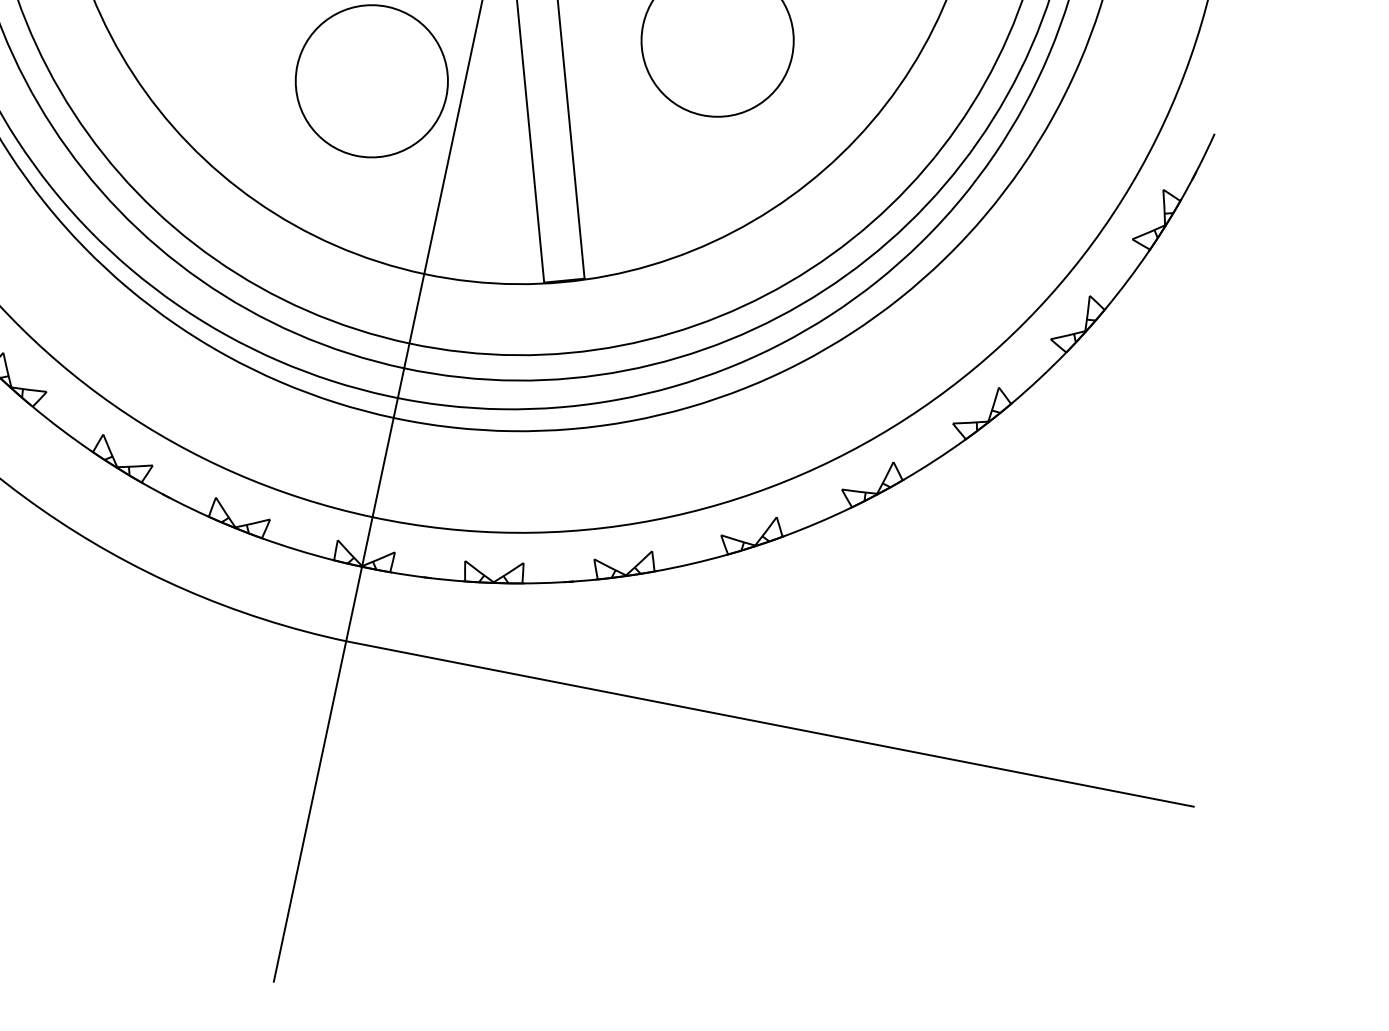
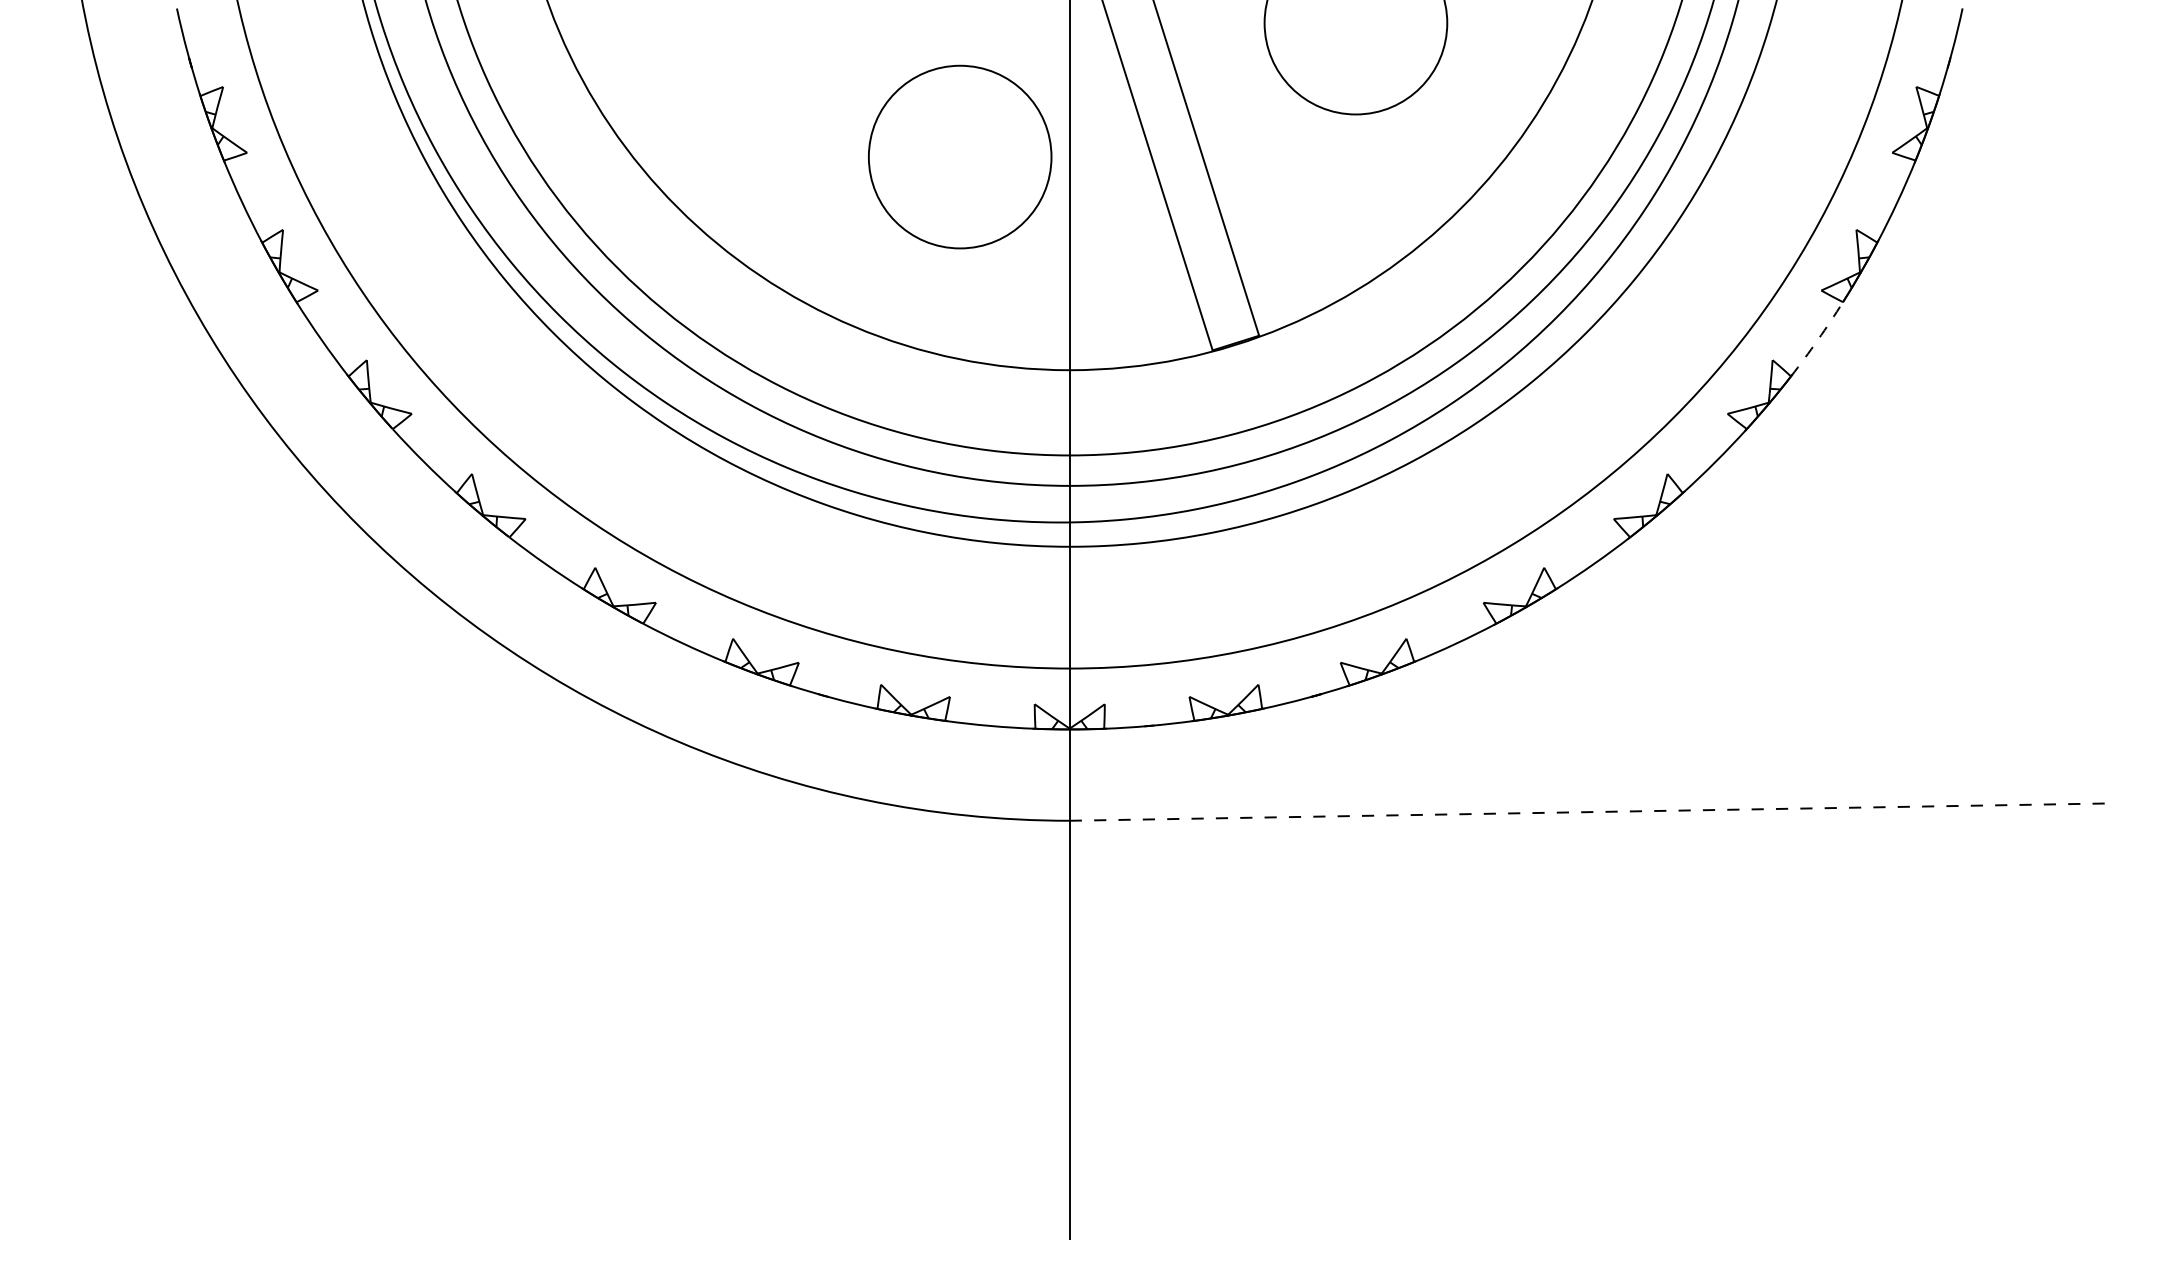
arc: (1039, 378) -> (1817, 339), solid -> dashed
line: (770, 724) -> (1588, 812), solid -> dashed

